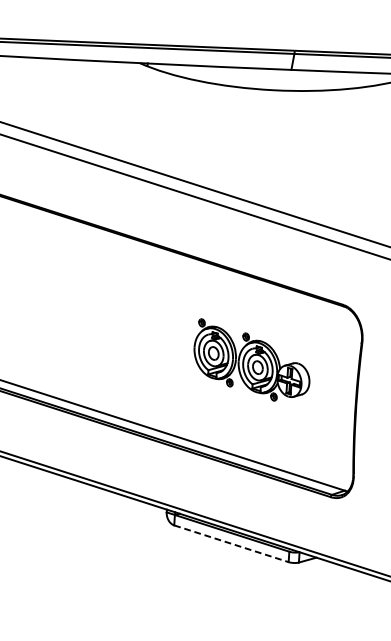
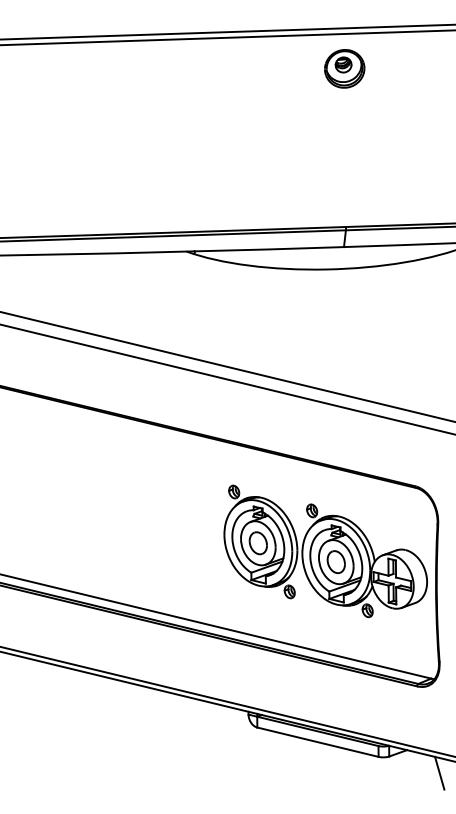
part: (252, 361) -> (325, 551), size x1.67
line: (231, 544) -> (318, 742), dashed -> solid
line: (346, 581) -> (439, 772), added

